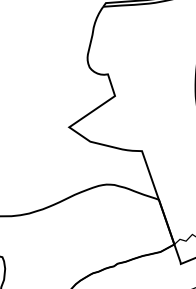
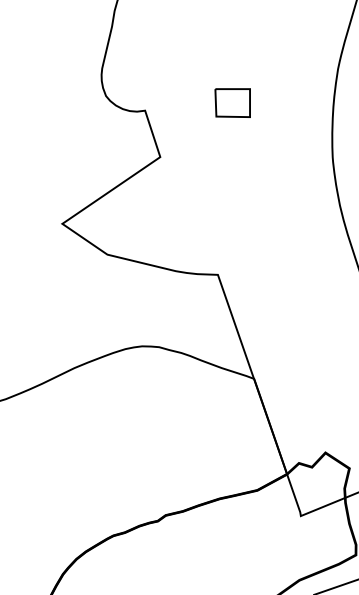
part: (148, 70) -> (231, 102), added

